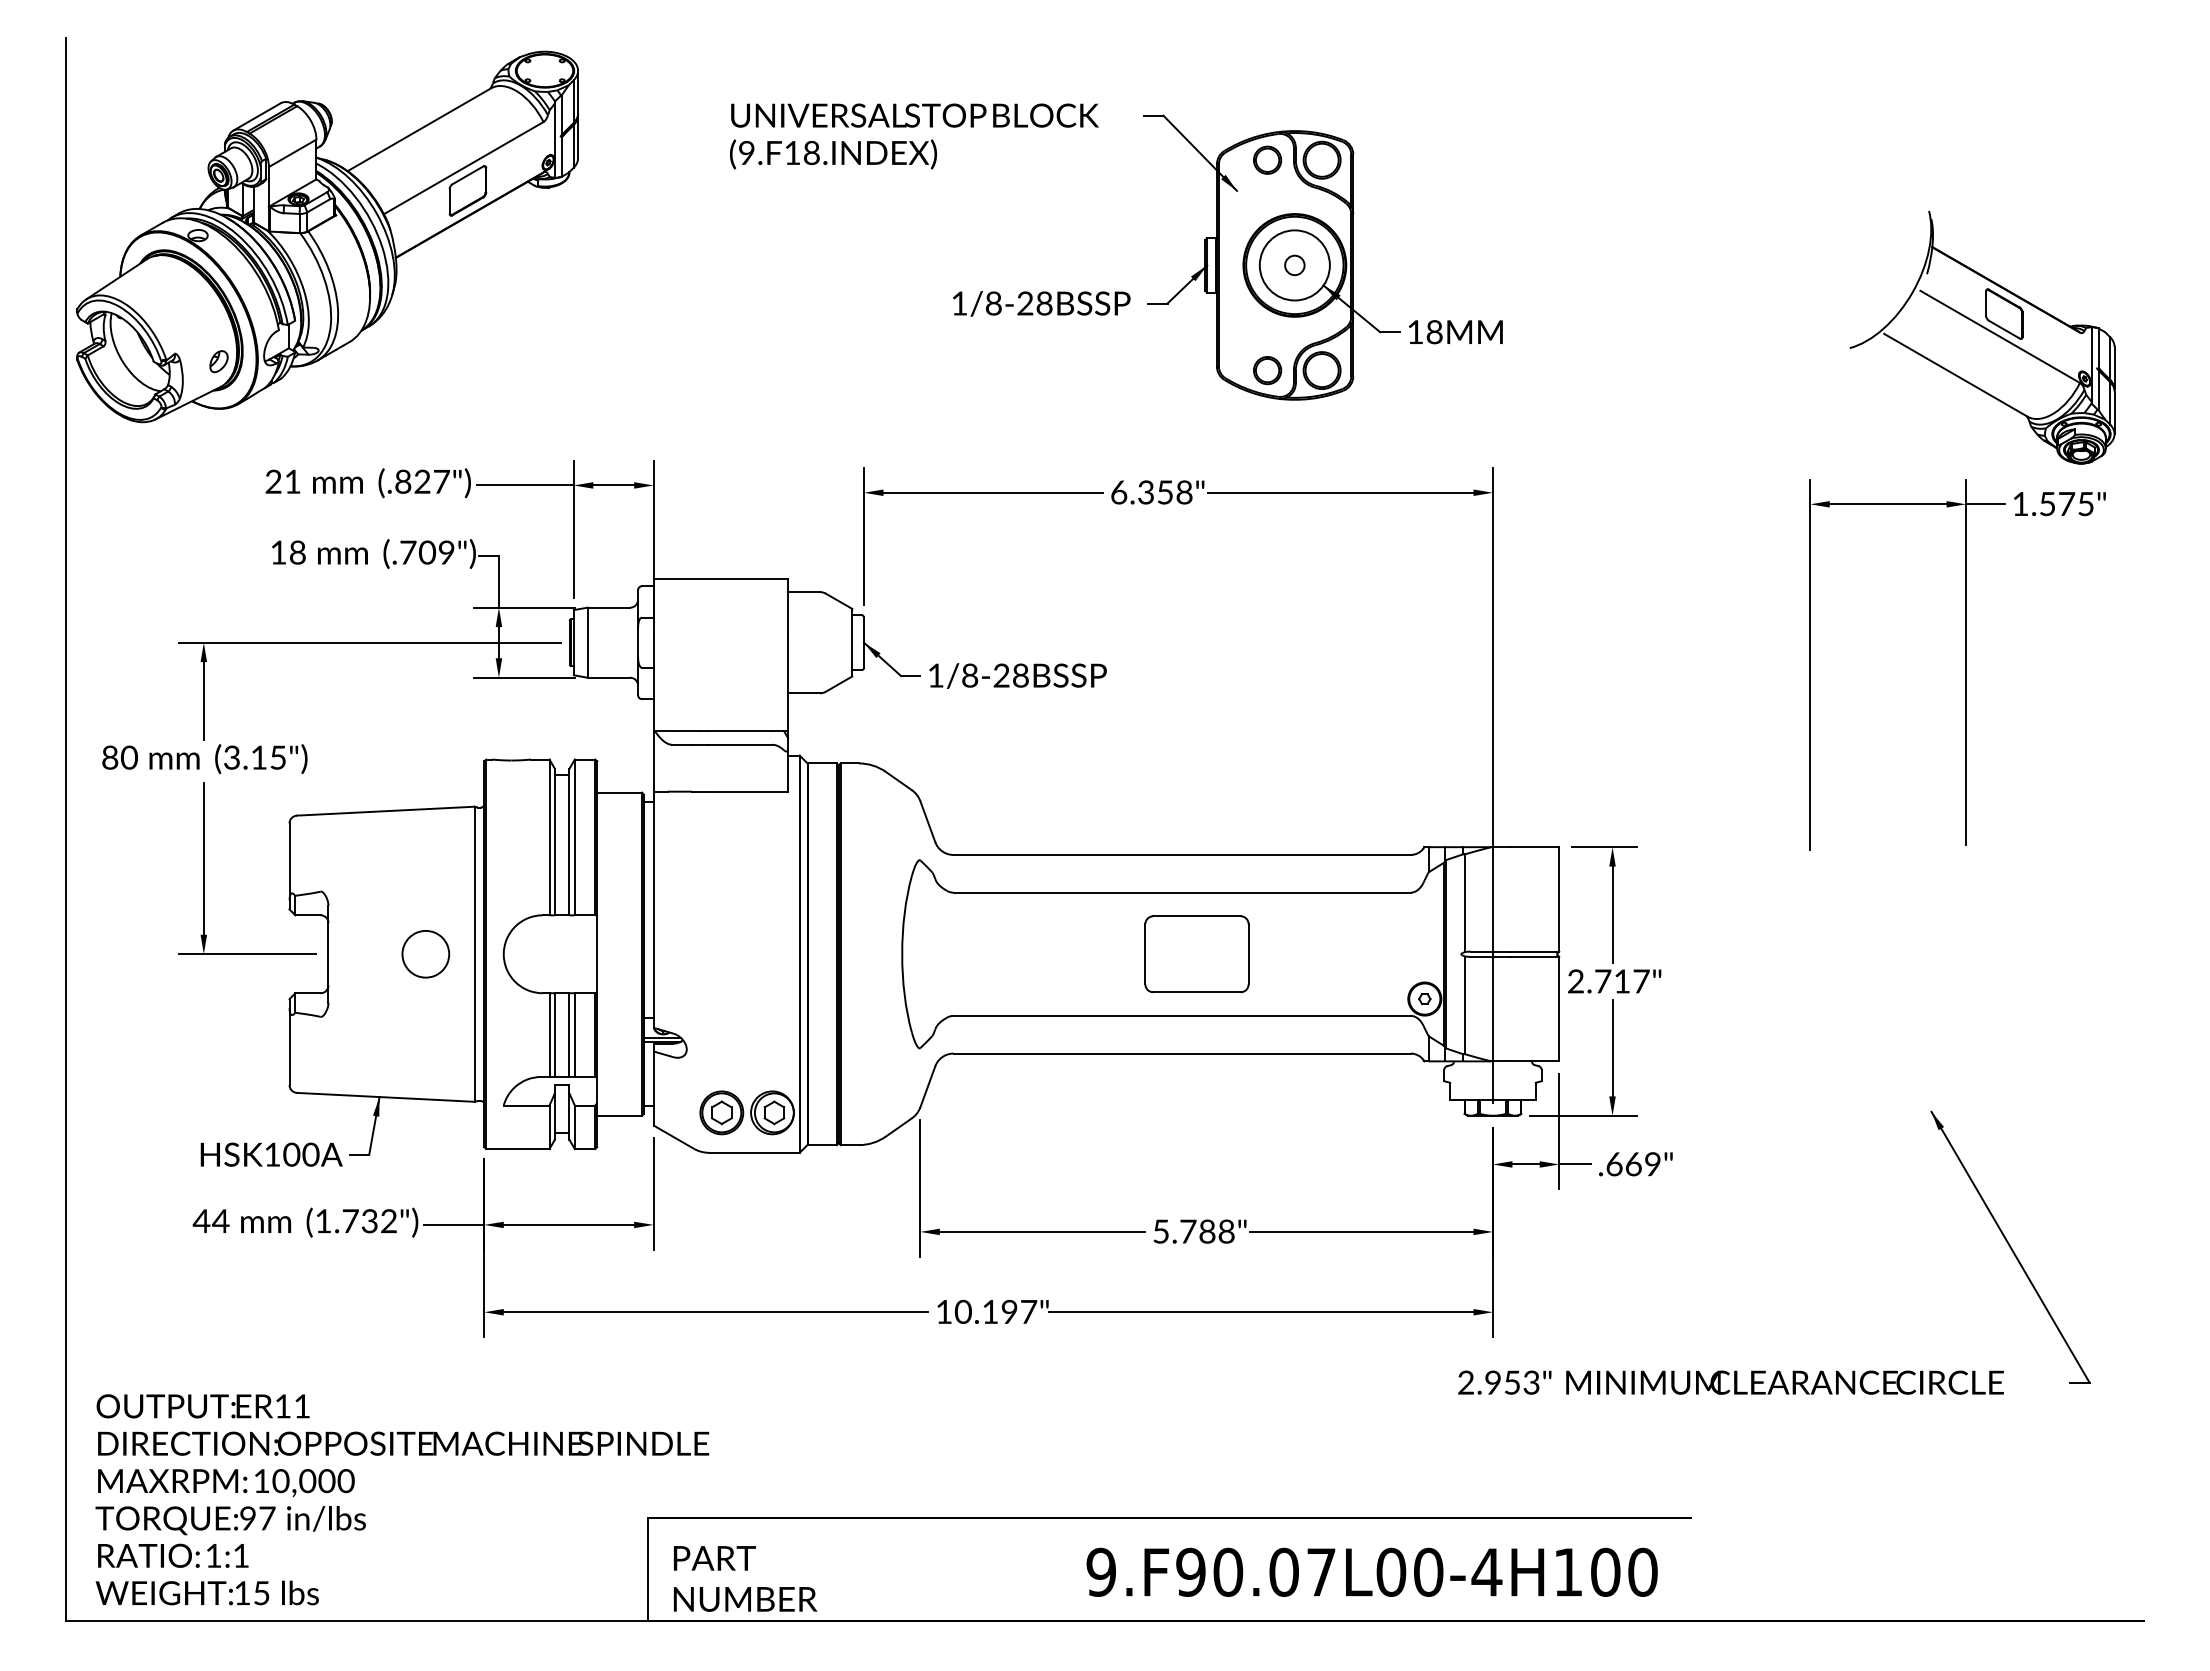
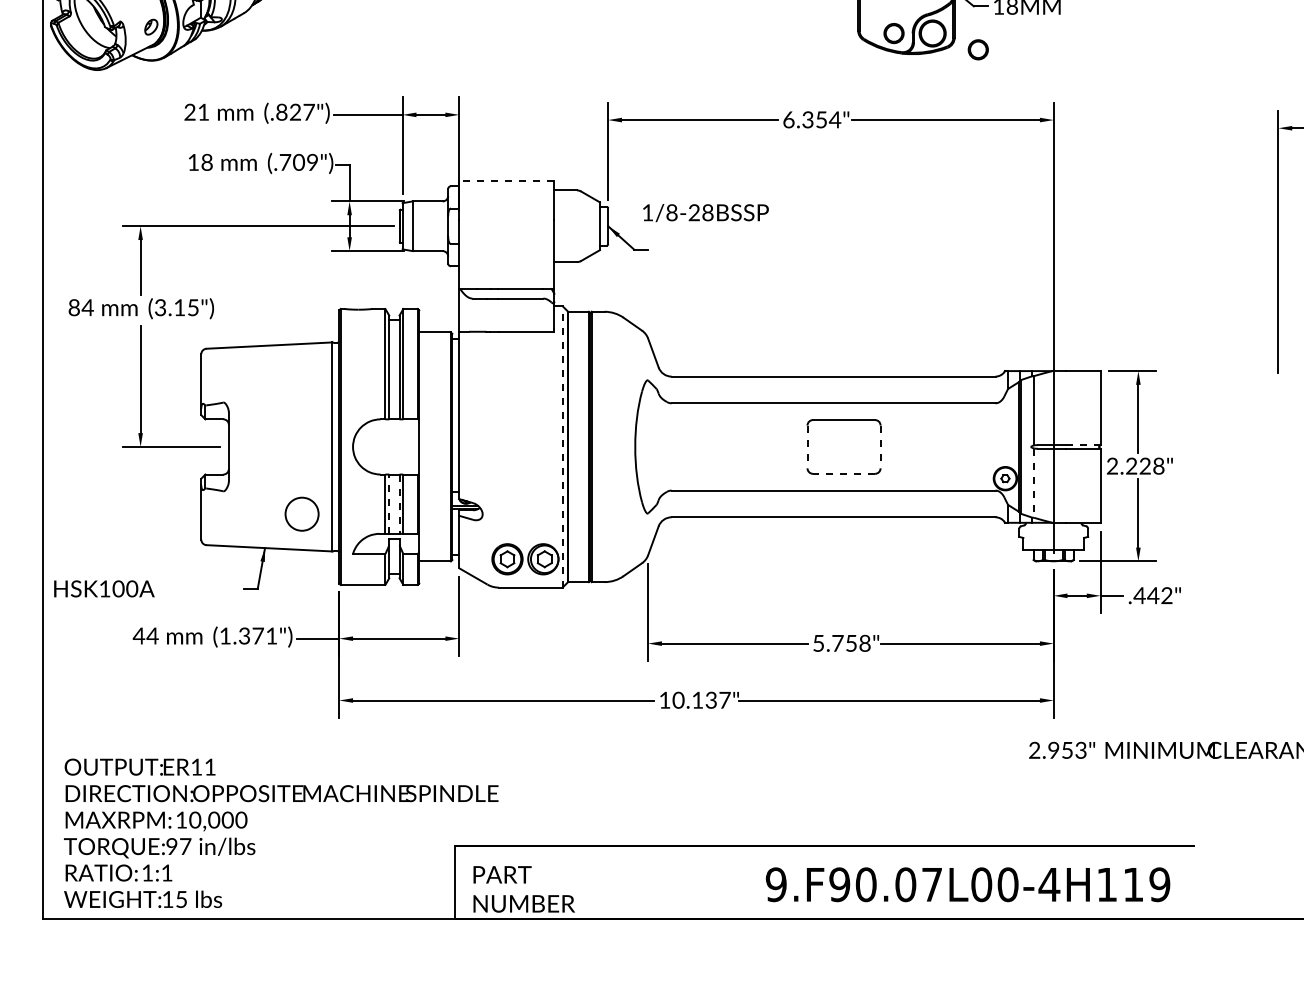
part: (1386, 393) -> (978, 49), added
text: (1184, 492) -> (835, 119), 6.358" -> 6.354"
line: (720, 579) -> (506, 181), solid -> dashed
text: (1017, 675) -> (705, 212), moved
text: (129, 757) -> (87, 307), 80 -> 84
line: (1534, 951) -> (1083, 444), solid -> dashed
part: (425, 954) -> (301, 514), moved
line: (799, 954) -> (562, 447), solid -> dashed
line: (1145, 954) -> (807, 447), solid -> dashed
line: (1248, 954) -> (880, 447), solid -> dashed
text: (1622, 981) -> (1145, 466), 2.717" -> 2.228"
line: (1196, 992) -> (843, 474), solid -> dashed
line: (1465, 1005) -> (1034, 483), solid -> dashed
line: (554, 1035) -> (388, 504), solid -> dashed
line: (569, 1035) -> (399, 504), solid -> dashed
text: (271, 1154) -> (104, 588), moved
text: (1632, 1164) -> (1152, 595), .669" -> .442"
text: (369, 1221) -> (257, 636), (1.732") -> (1.371")
text: (1207, 1231) -> (851, 643), 5.788" -> 5.758"
text: (1009, 1311) -> (711, 699), 10.197" -> 10.137"
text: (1624, 1571) -> (1146, 884), 9.F90.07L00-4H100 -> 9.F90.07L00-4H119

